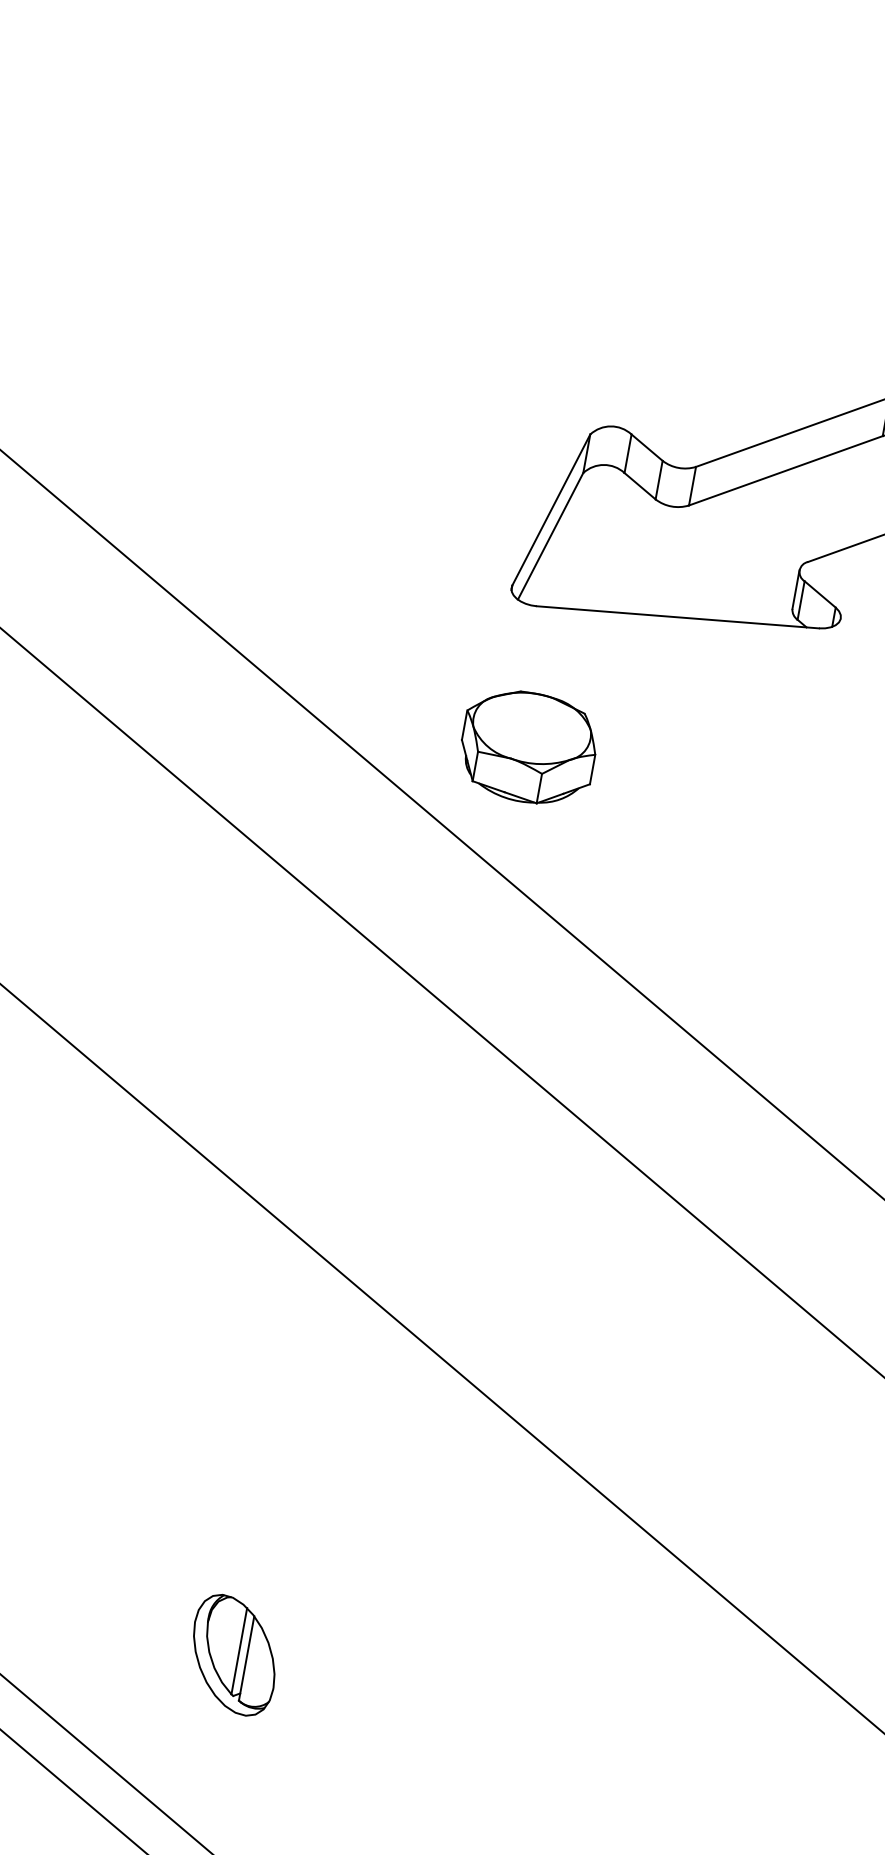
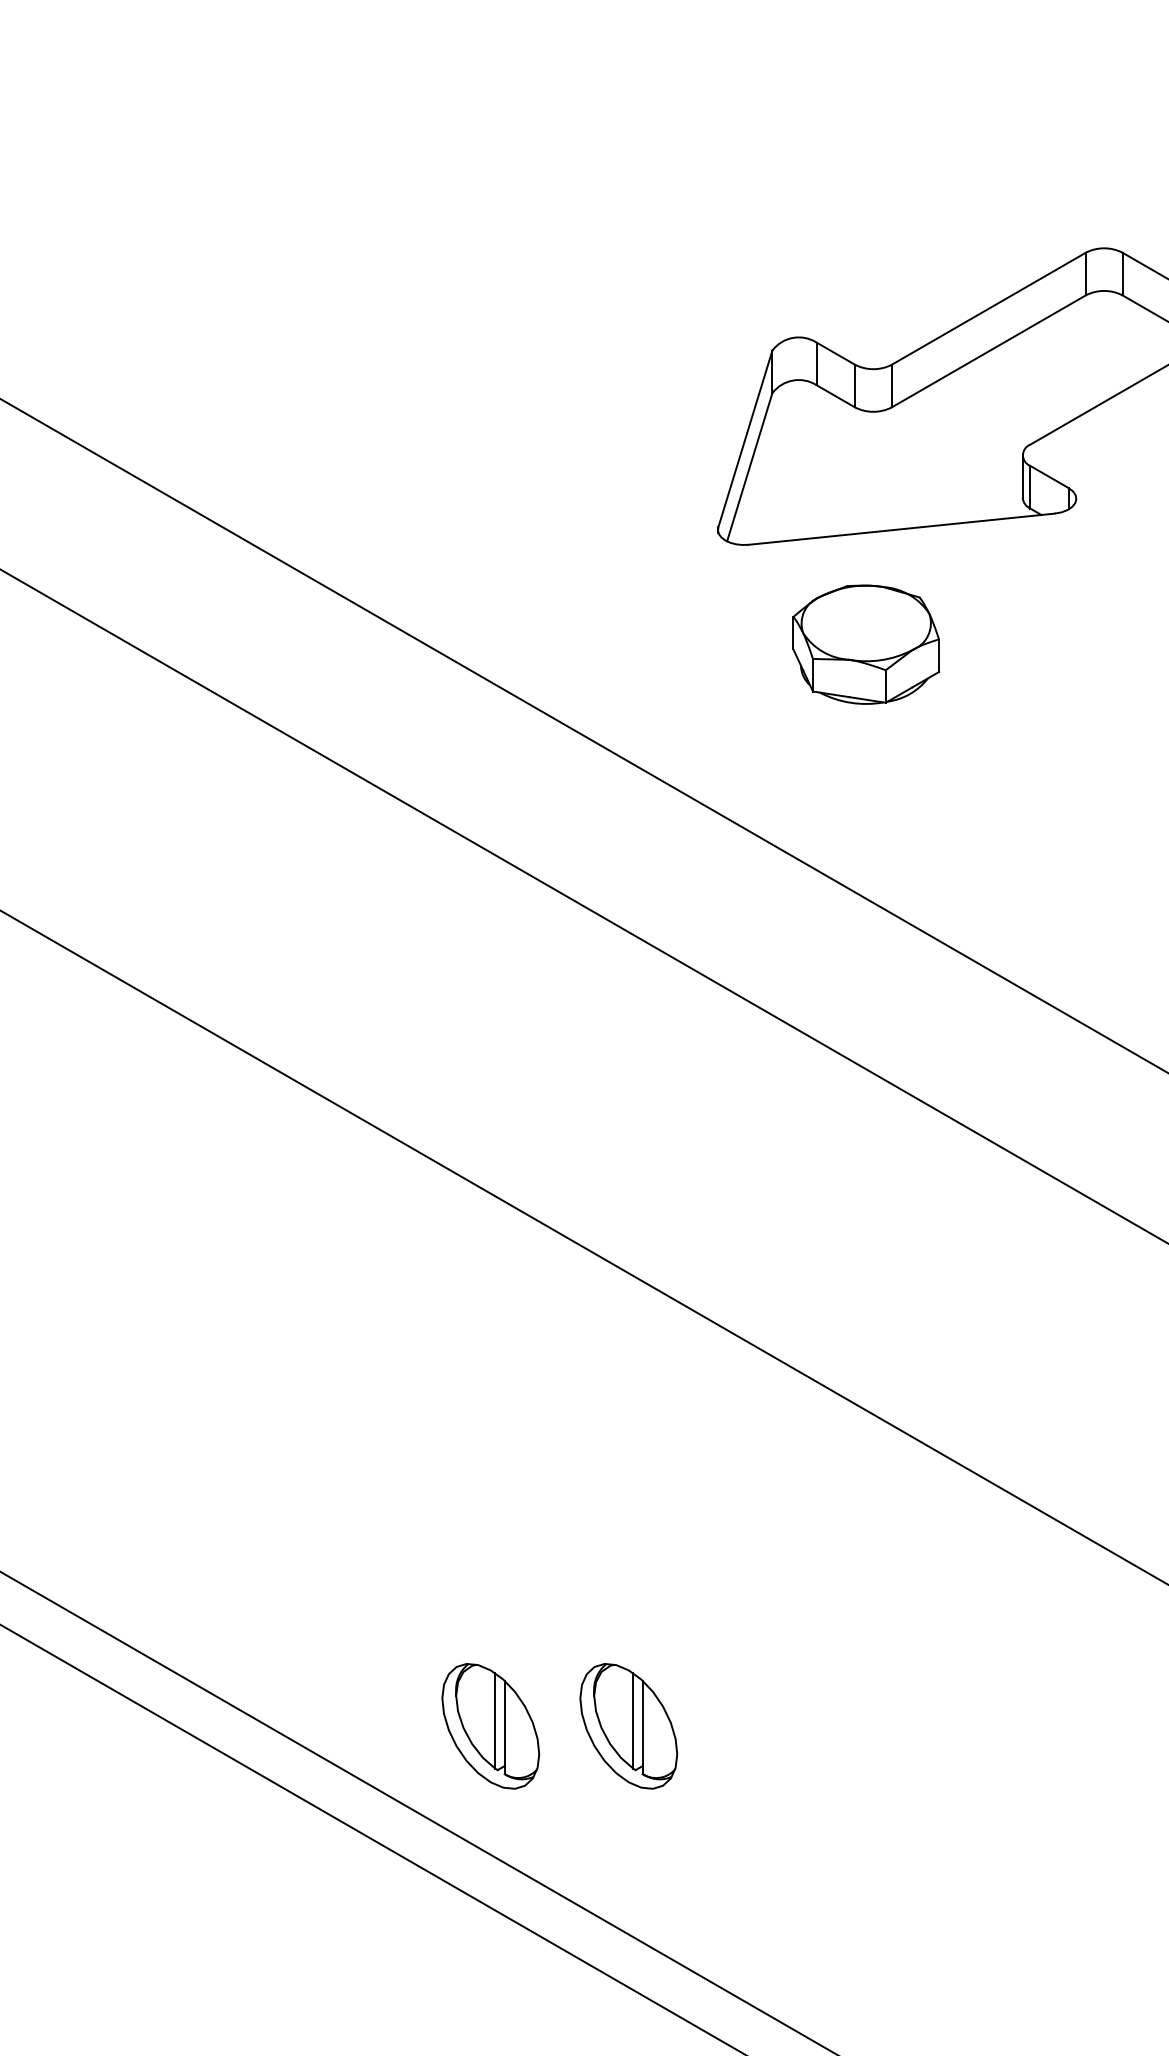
part: (528, 747) -> (866, 644), moved
part: (109, 1632) -> (490, 1726), added

